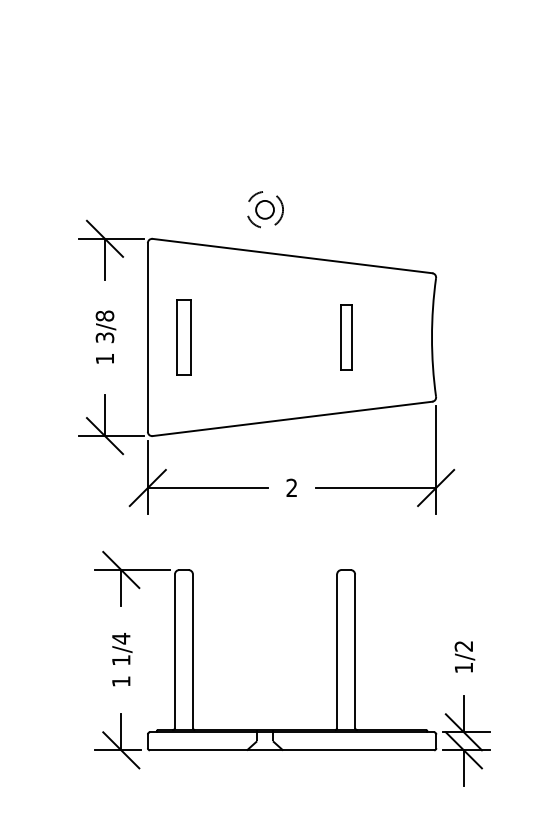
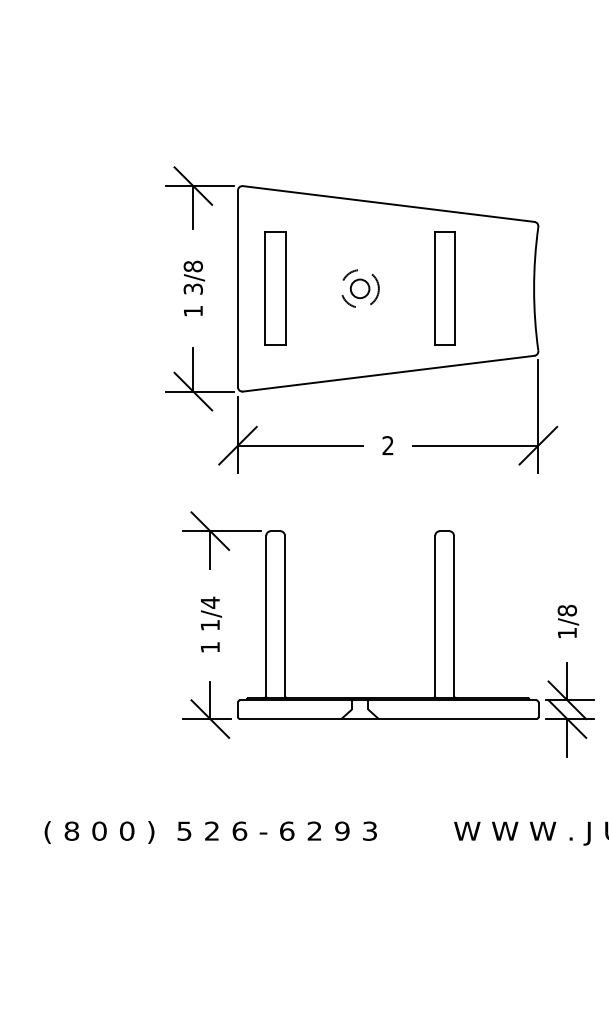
part: (265, 209) -> (360, 288), moved
part: (183, 337) -> (275, 288), size x1.43
part: (346, 337) -> (444, 288), size x1.67
text: (464, 646) -> (567, 610), 1/2 -> 1/8

